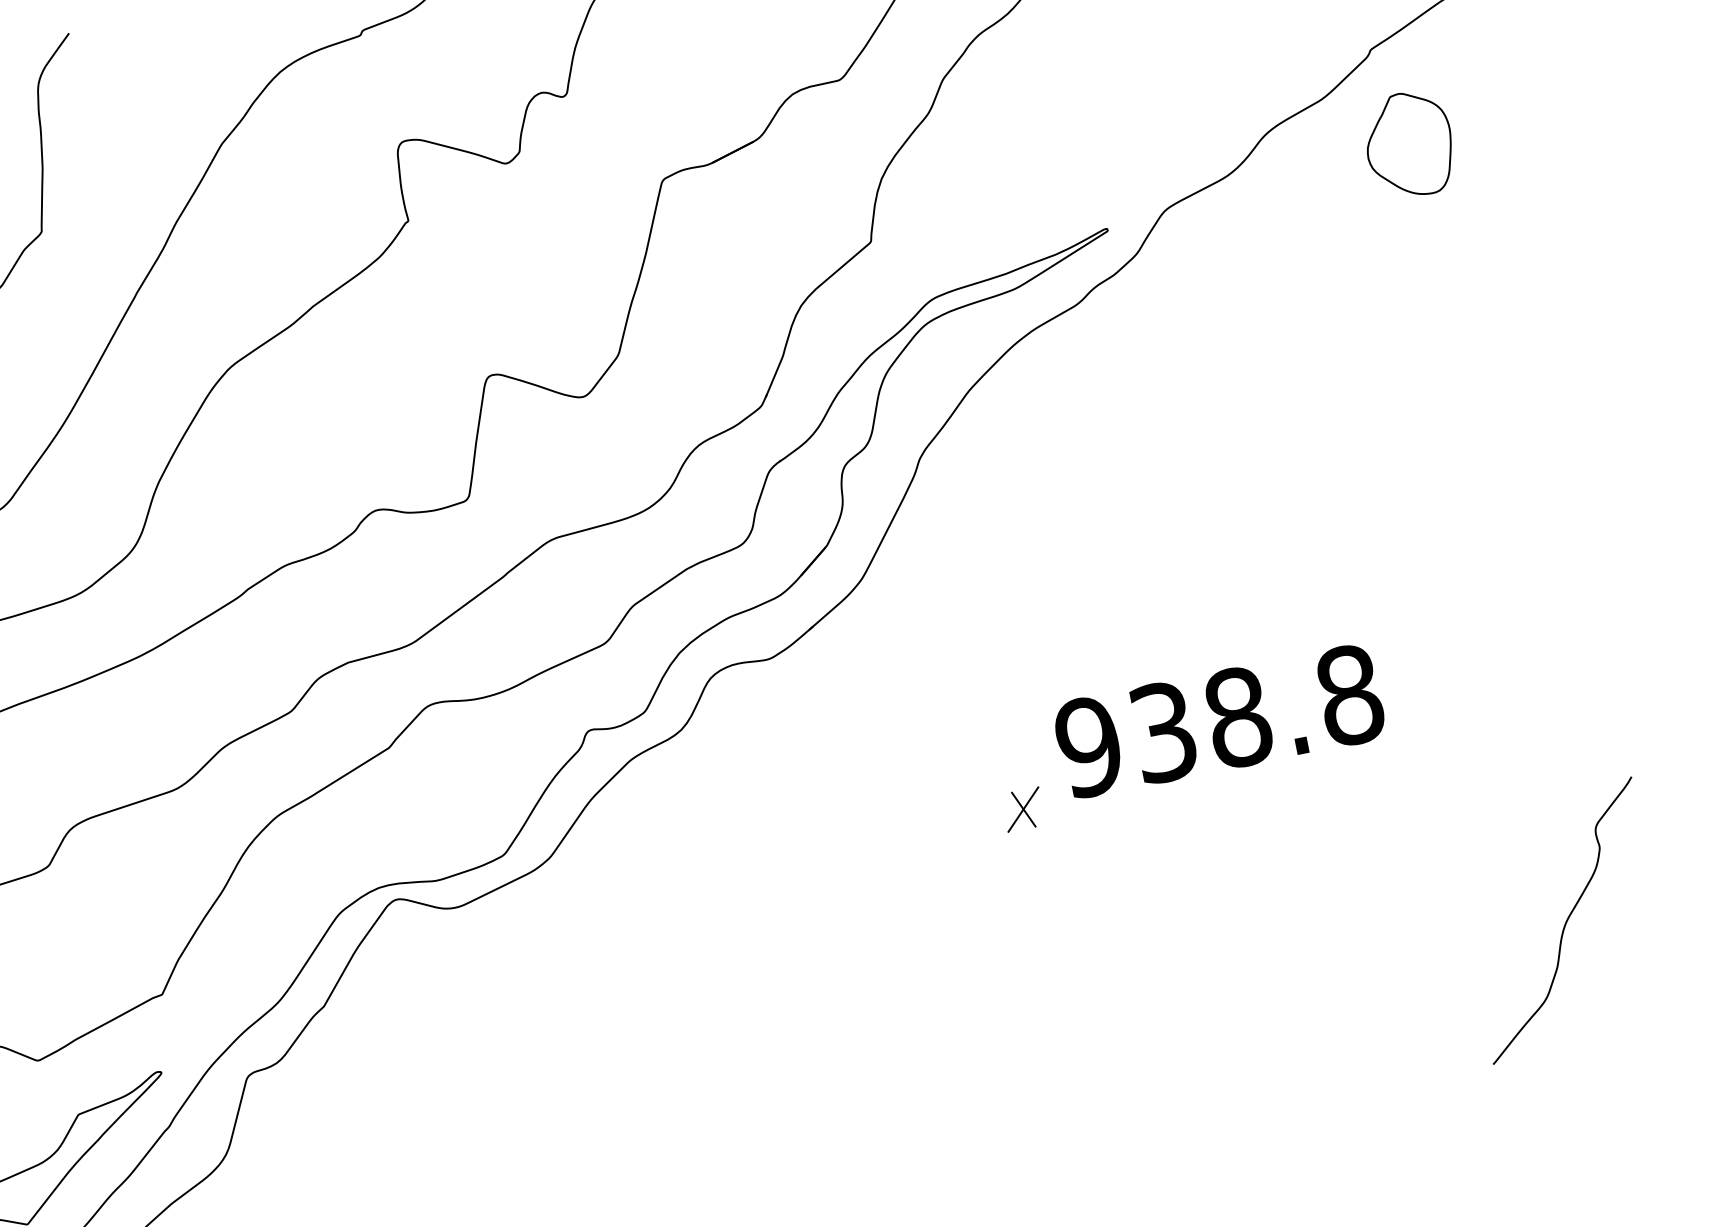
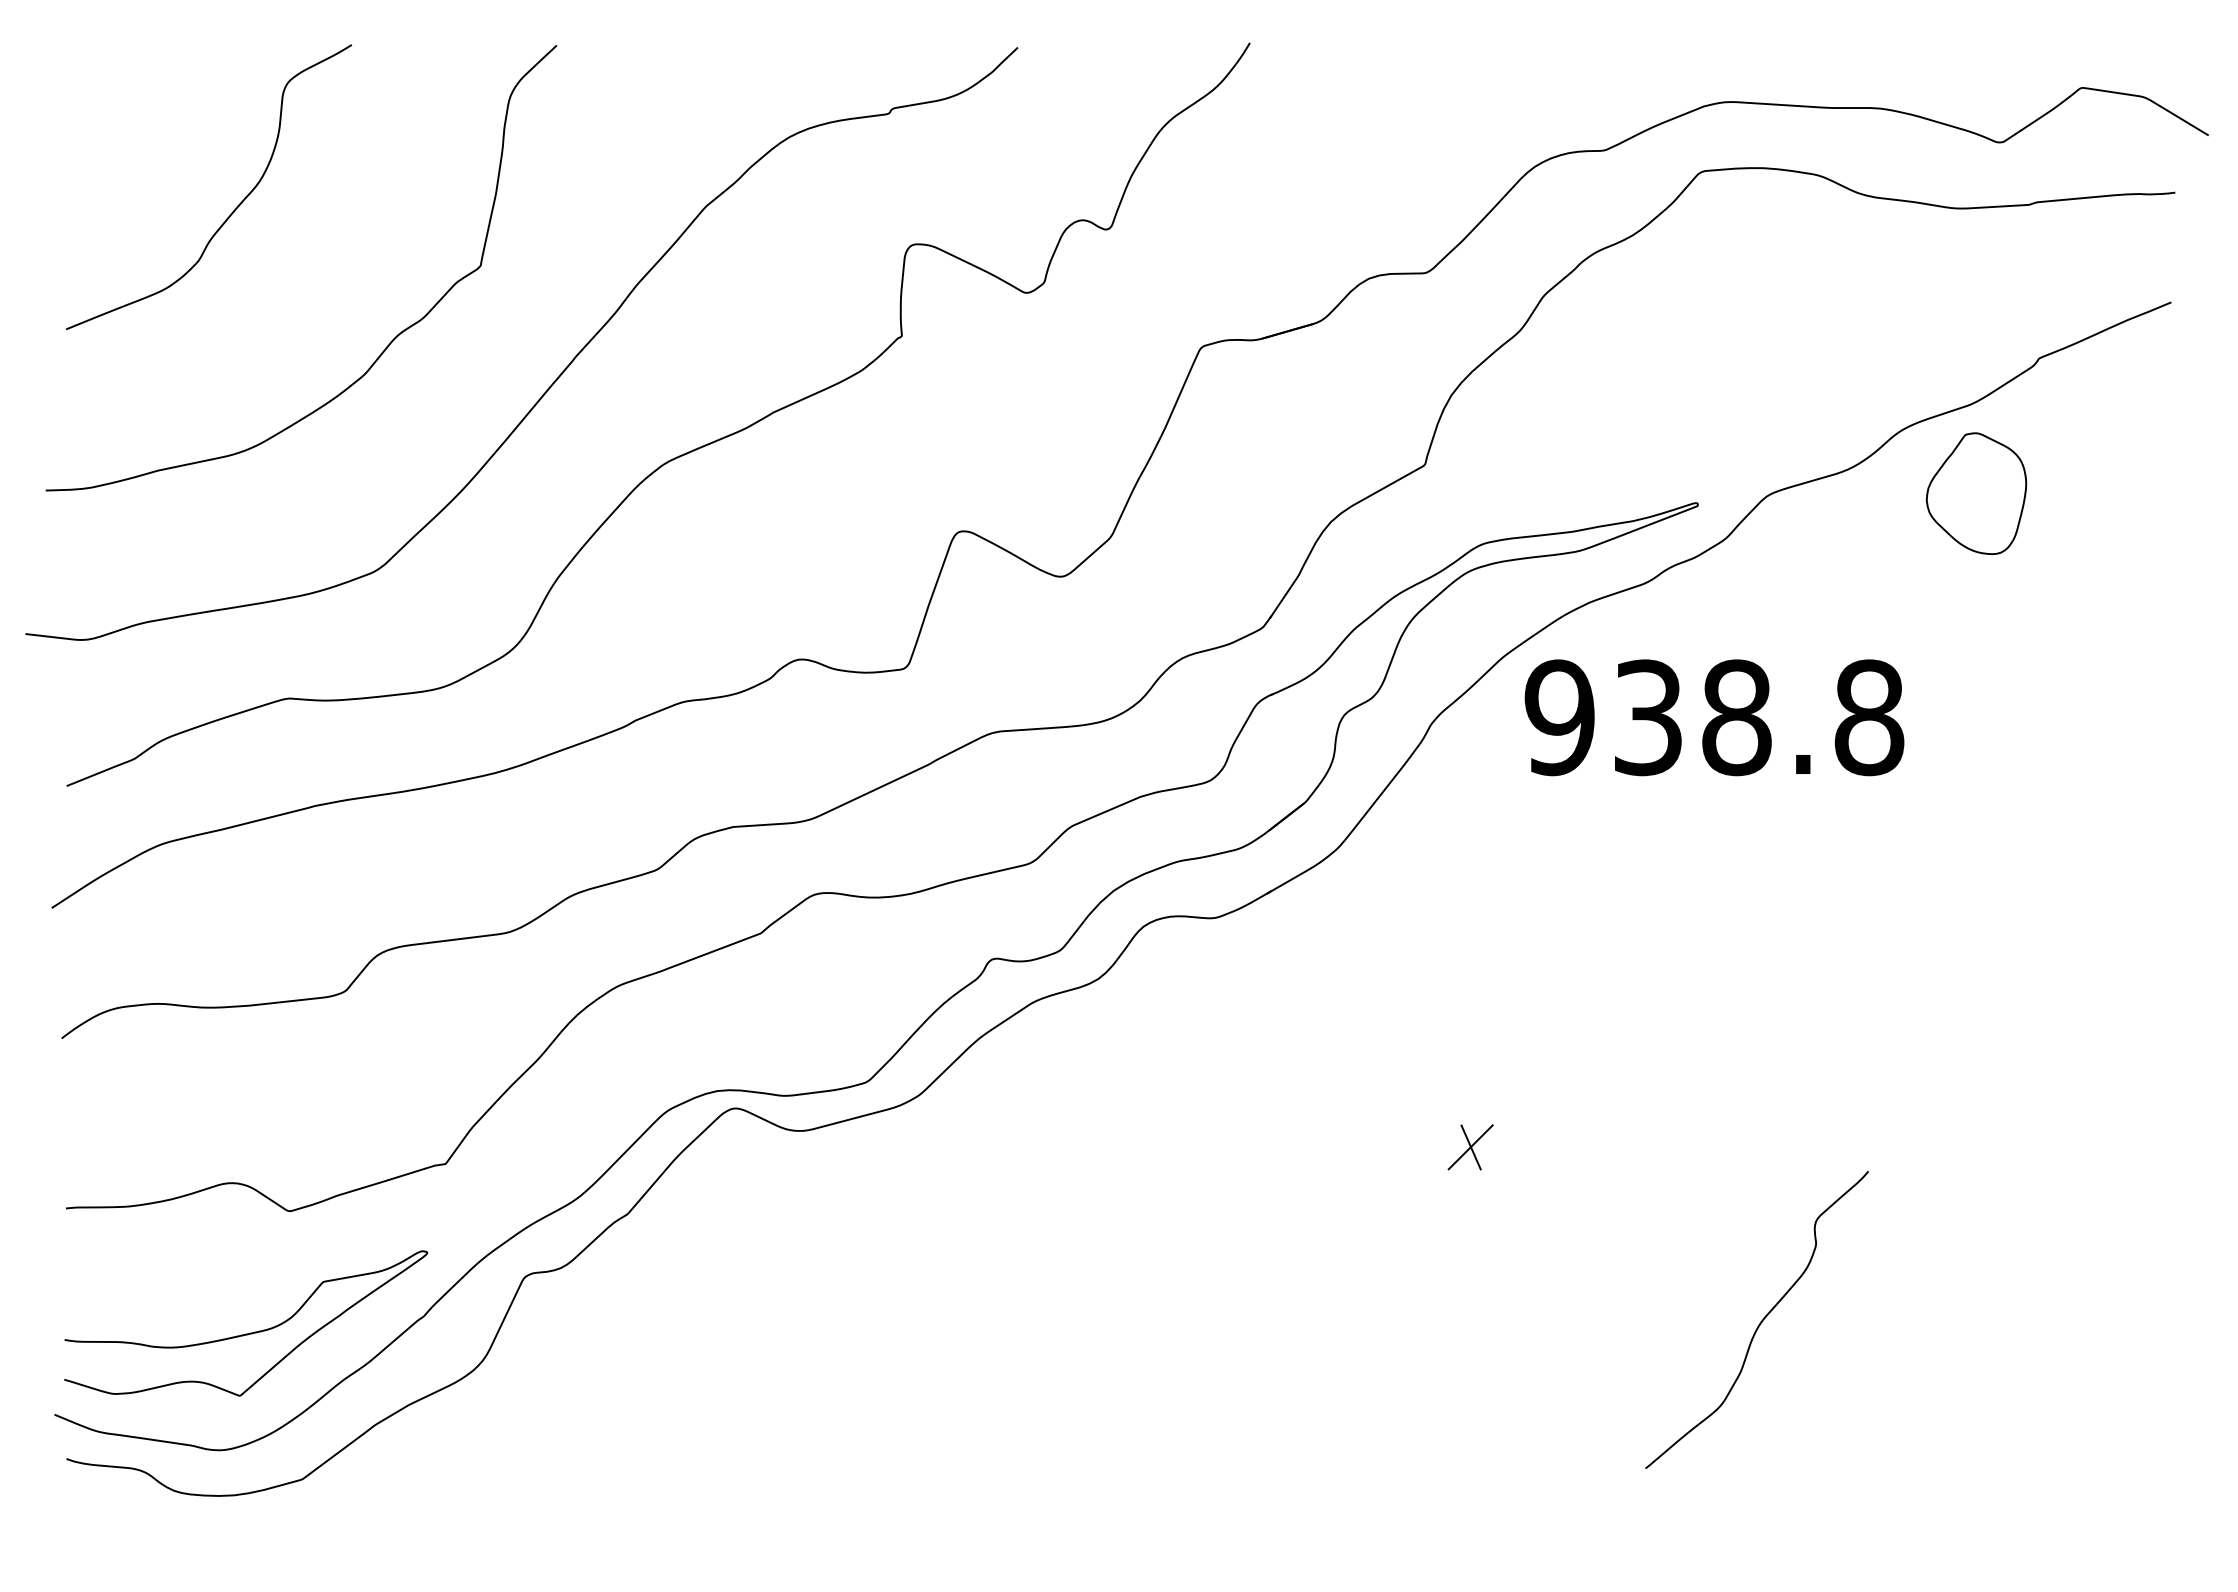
part: (1409, 144) -> (1976, 493), moved
text: (1219, 720) -> (1714, 717), moved
curve: (1565, 921) -> (1760, 1321), moved

